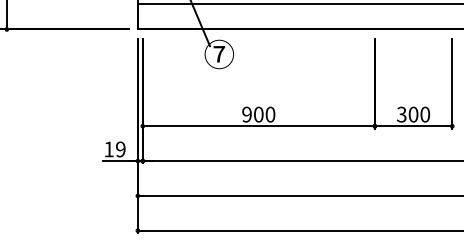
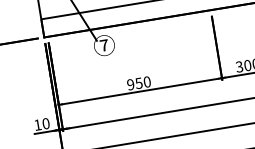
text: (258, 114) -> (138, 83), 900 -> 950
text: (120, 149) -> (45, 123), 19 -> 10

